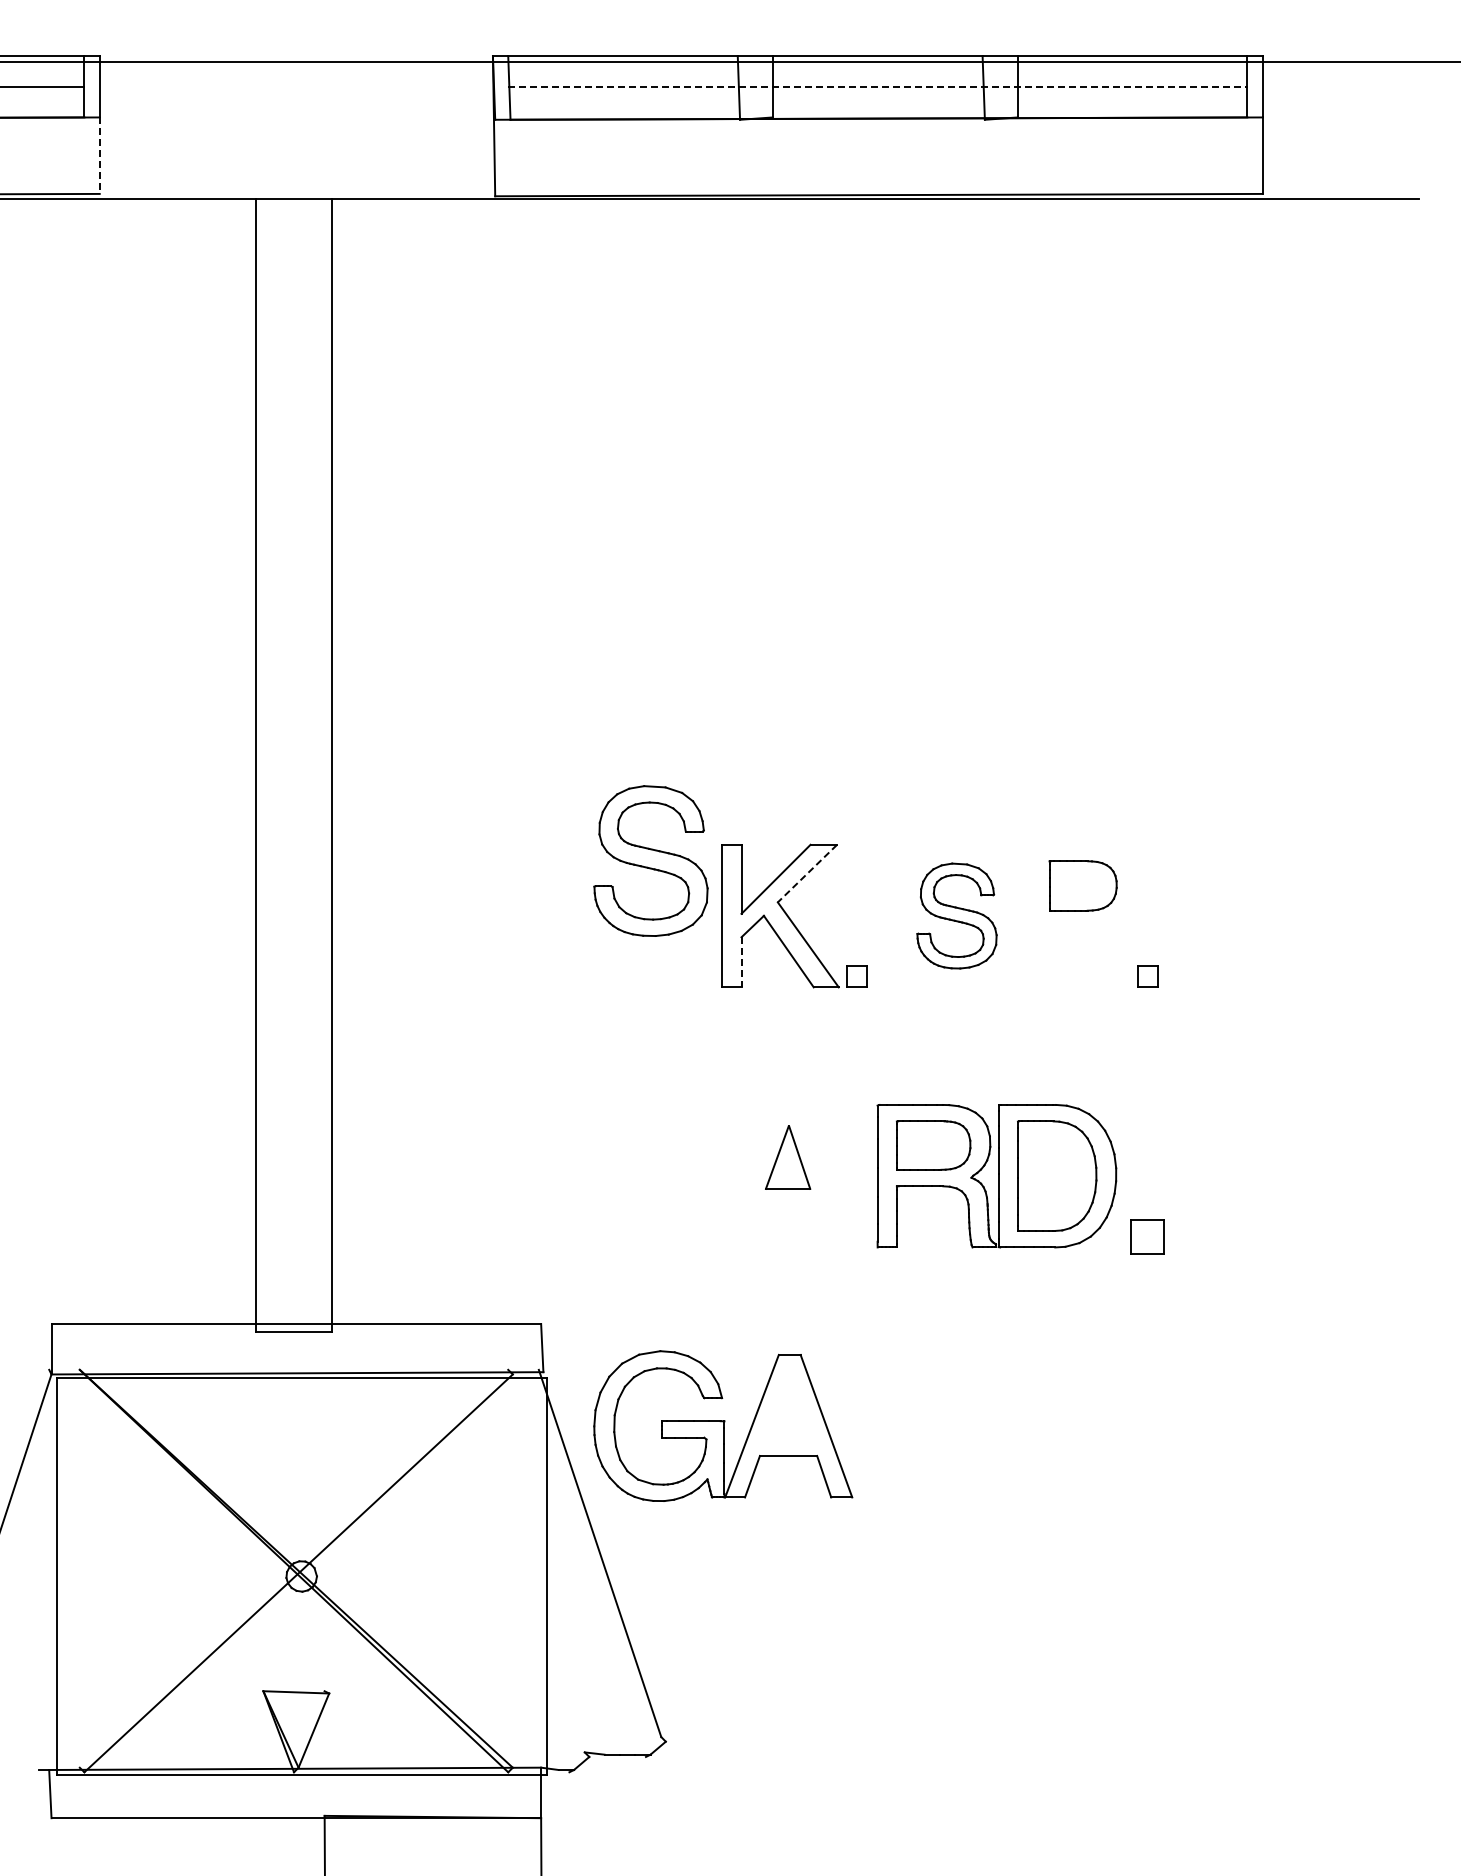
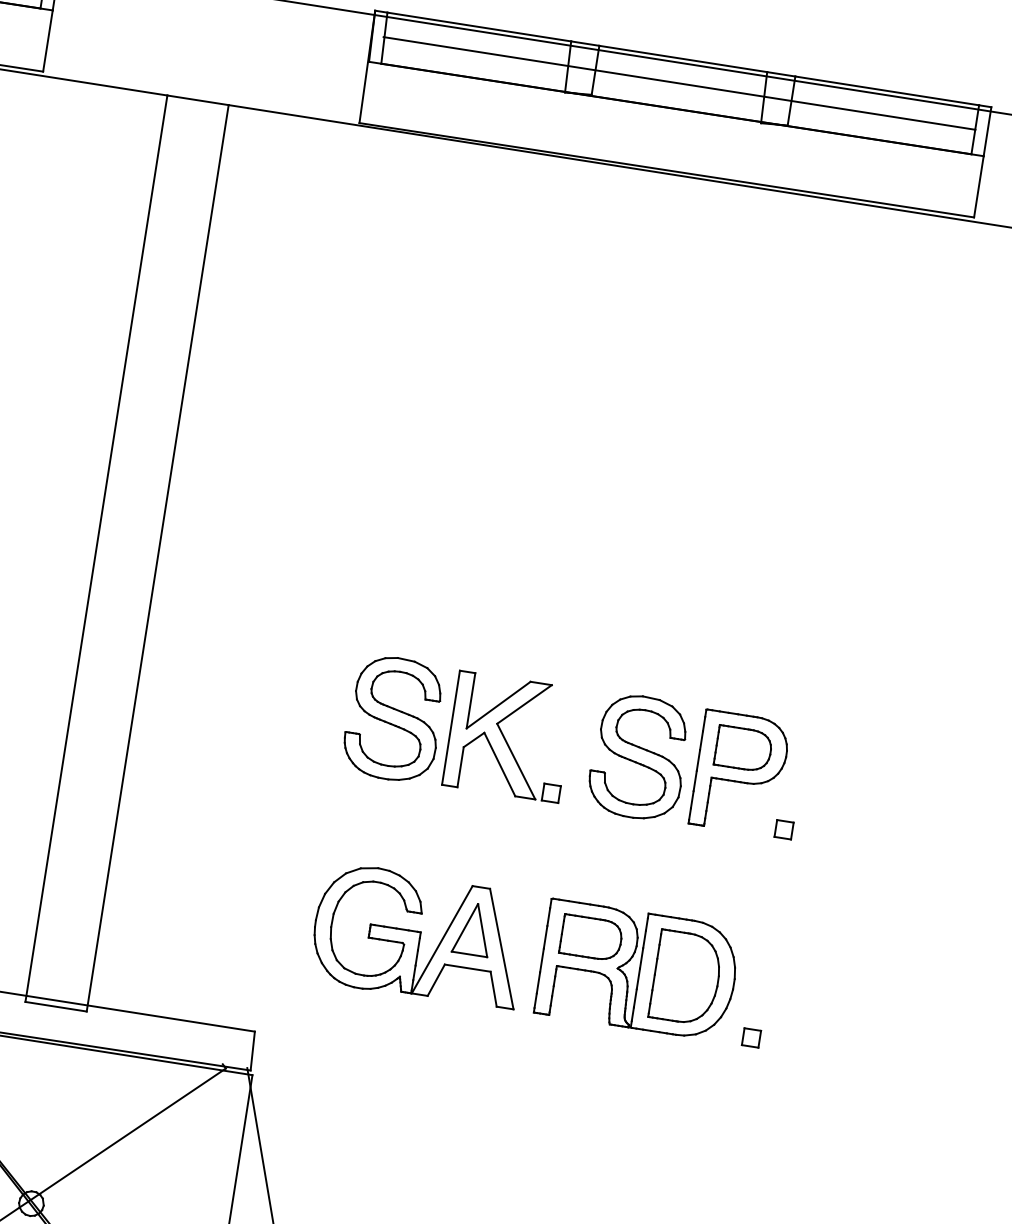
line: (877, 86) -> (679, 83), dashed -> solid
line: (99, 156) -> (47, 41), dashed -> solid
part: (650, 860) -> (393, 718), moved
line: (807, 873) -> (524, 704), dashed -> solid
part: (956, 915) -> (638, 756), size x1.43
part: (1083, 915) -> (740, 772), added
line: (741, 962) -> (460, 767), dashed -> solid
part: (1147, 1236) -> (751, 1037), size x0.62
part: (723, 1425) -> (419, 935), moved

